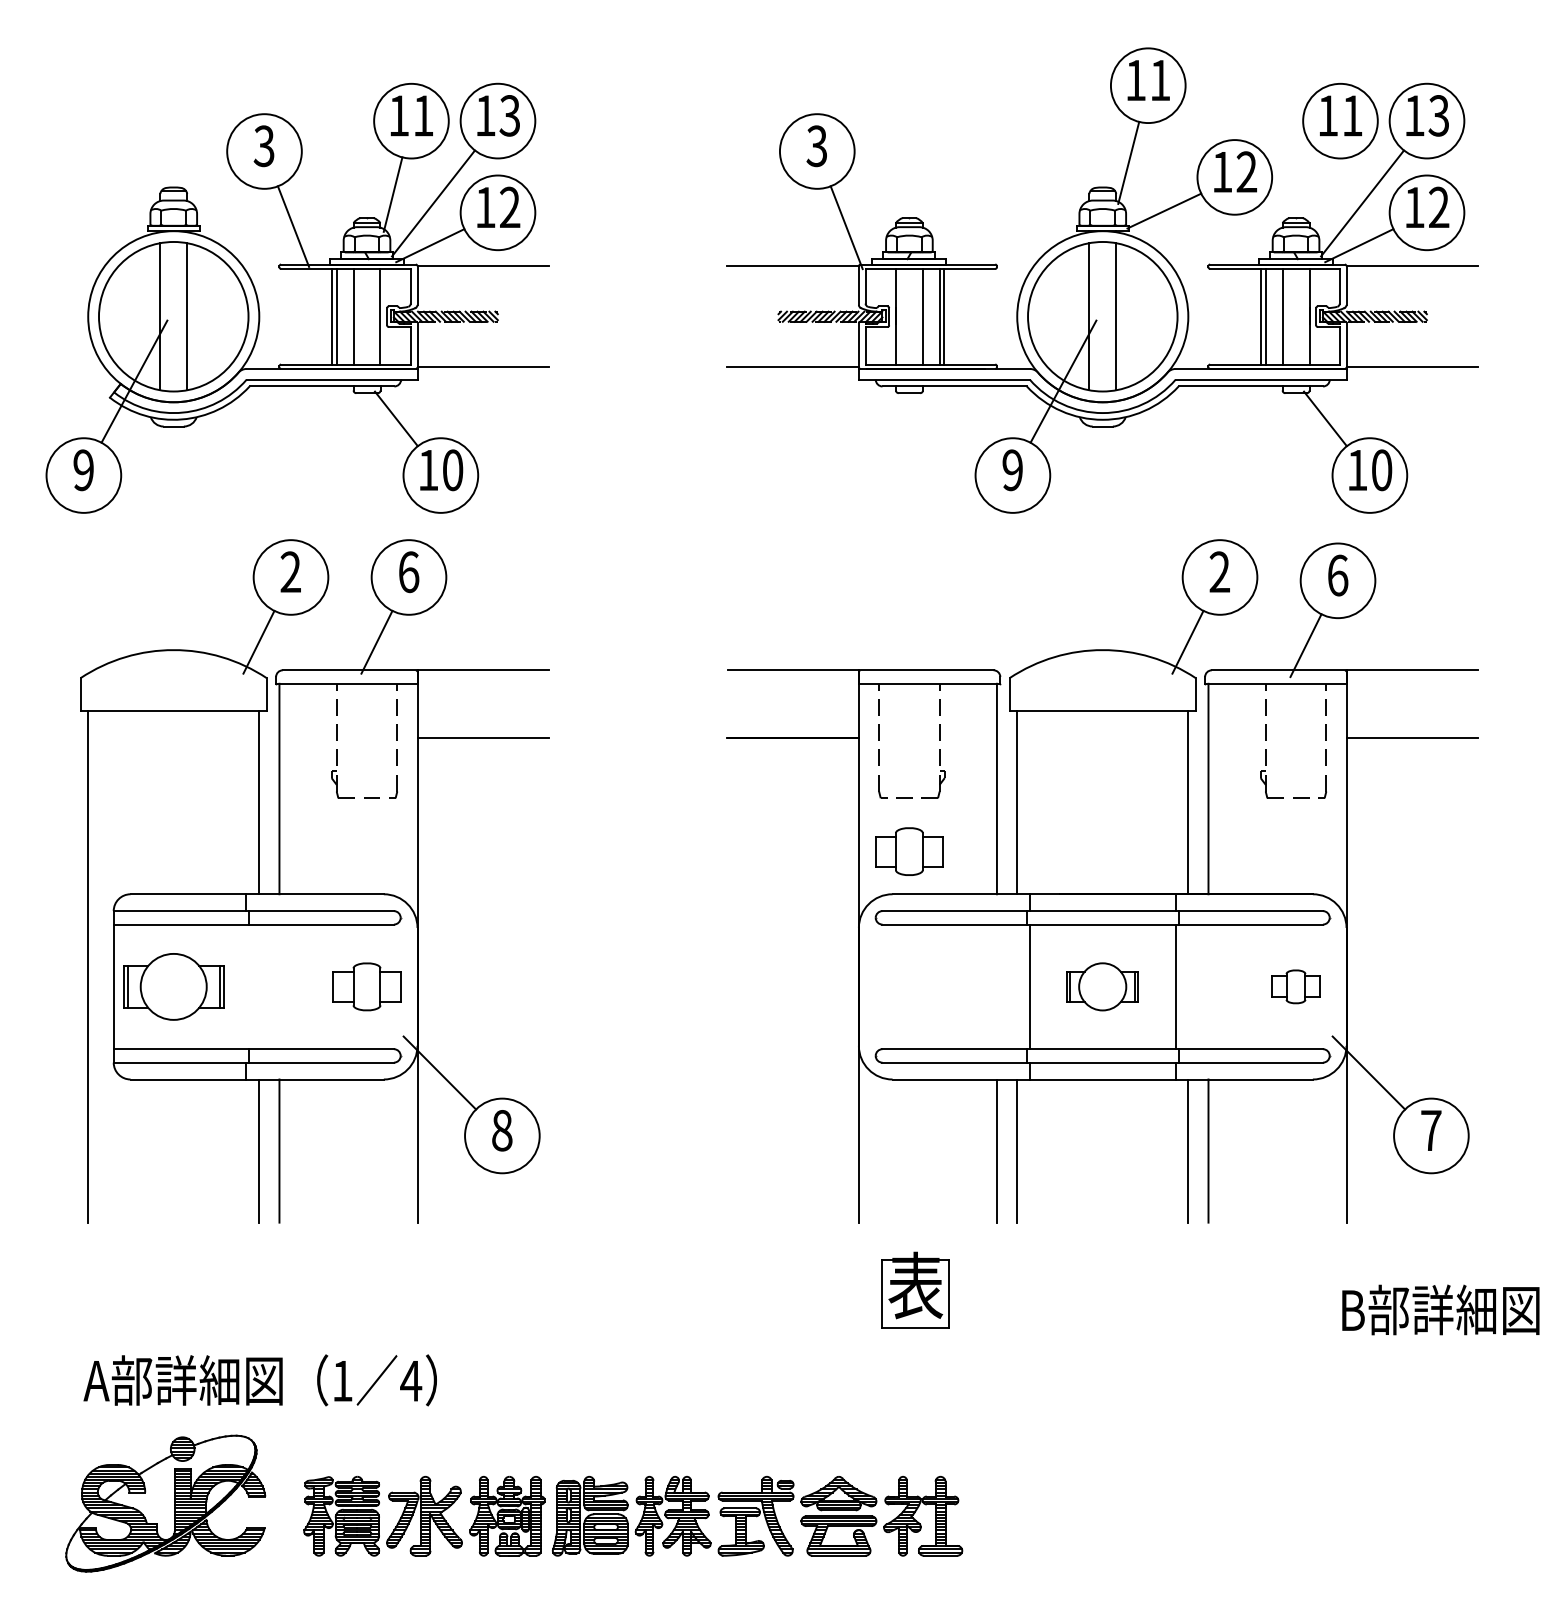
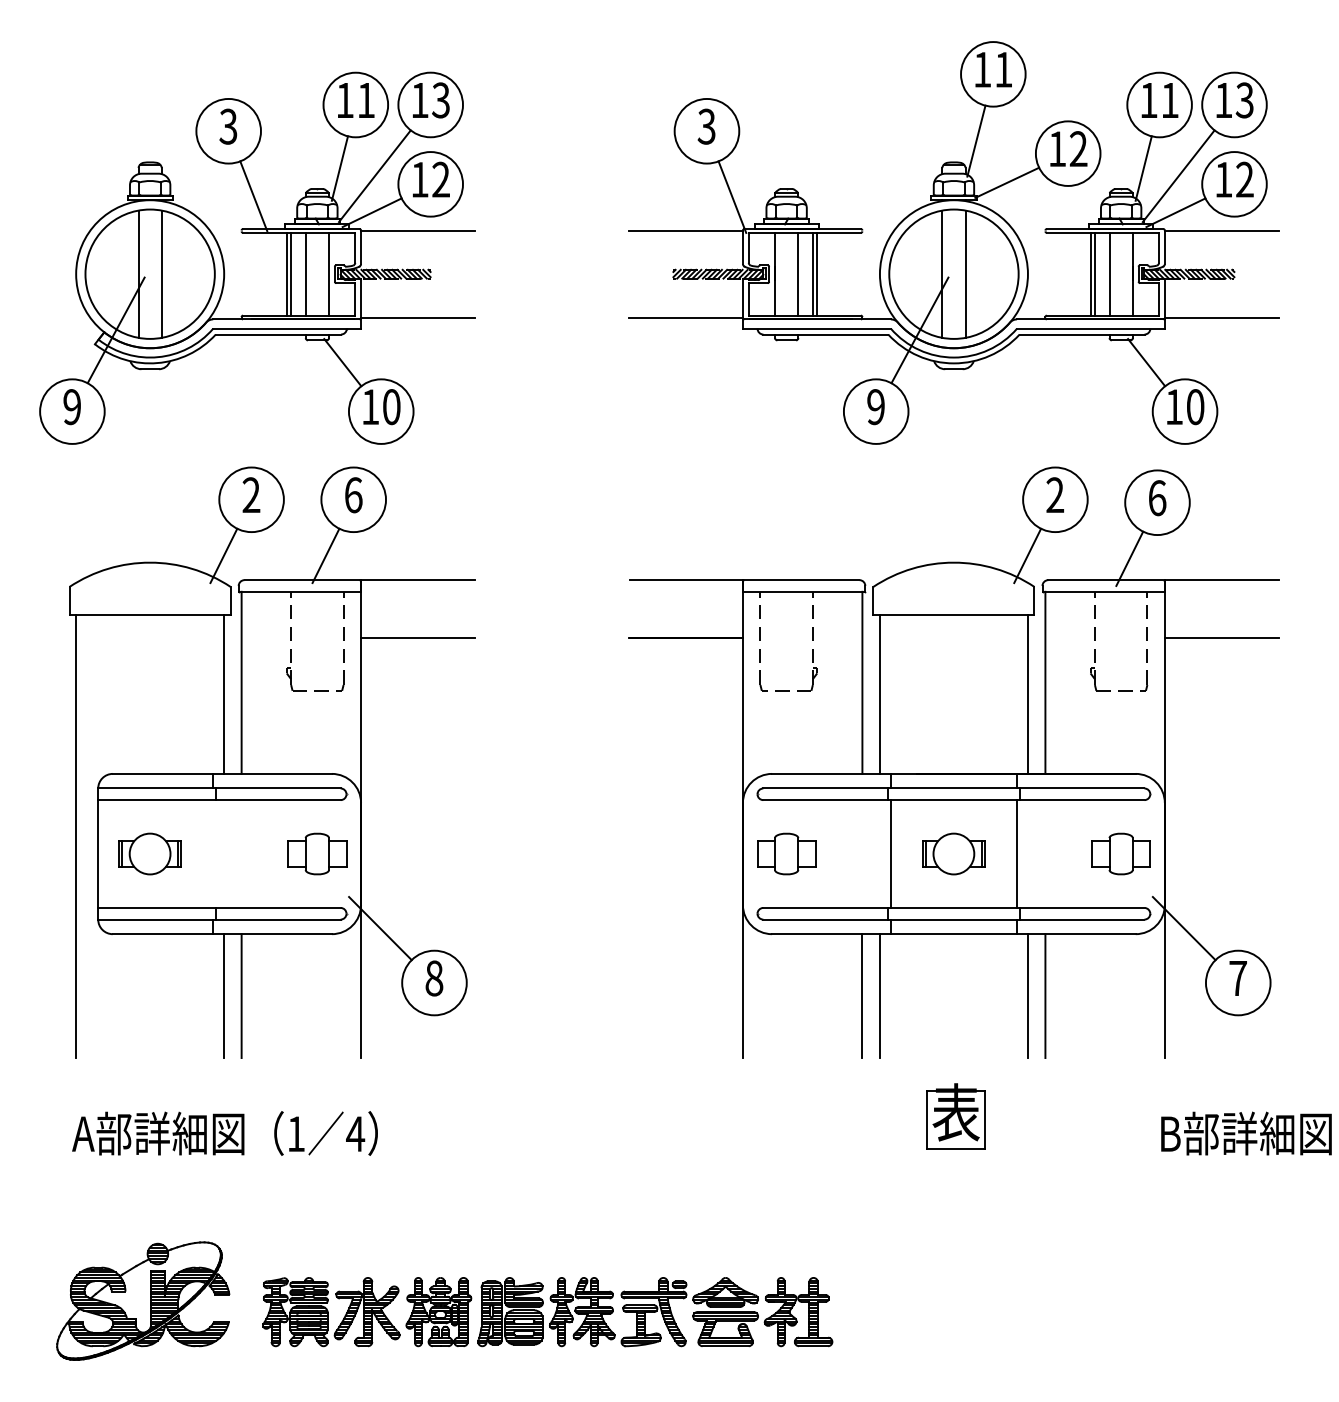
line: (1321, 194) -> (1143, 168), added
part: (909, 851) -> (786, 853), moved
part: (172, 986) -> (149, 853), size x0.71
part: (1295, 986) -> (1120, 853), size x1.43
part: (915, 1290) -> (955, 1116), moved
text: (259, 1380) -> (224, 1133), moved

